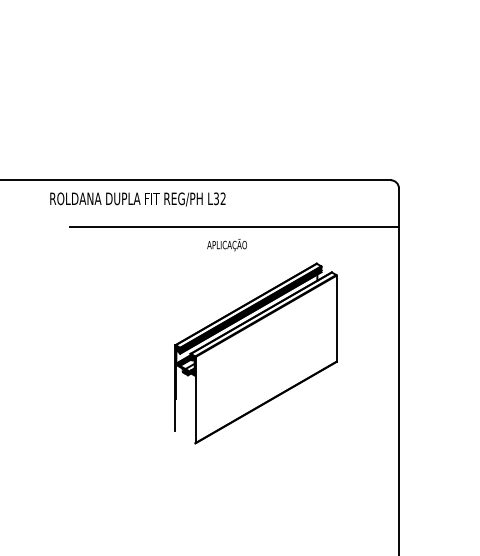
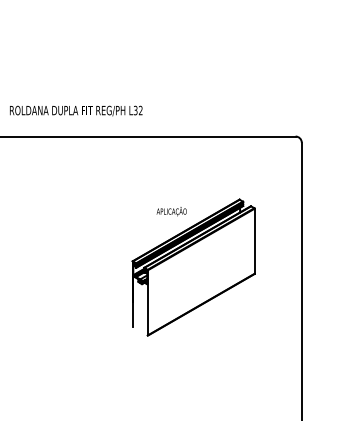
text: (138, 198) -> (76, 110), moved
line: (233, 226) -> (176, 171), removed
text: (226, 244) -> (171, 211), moved

